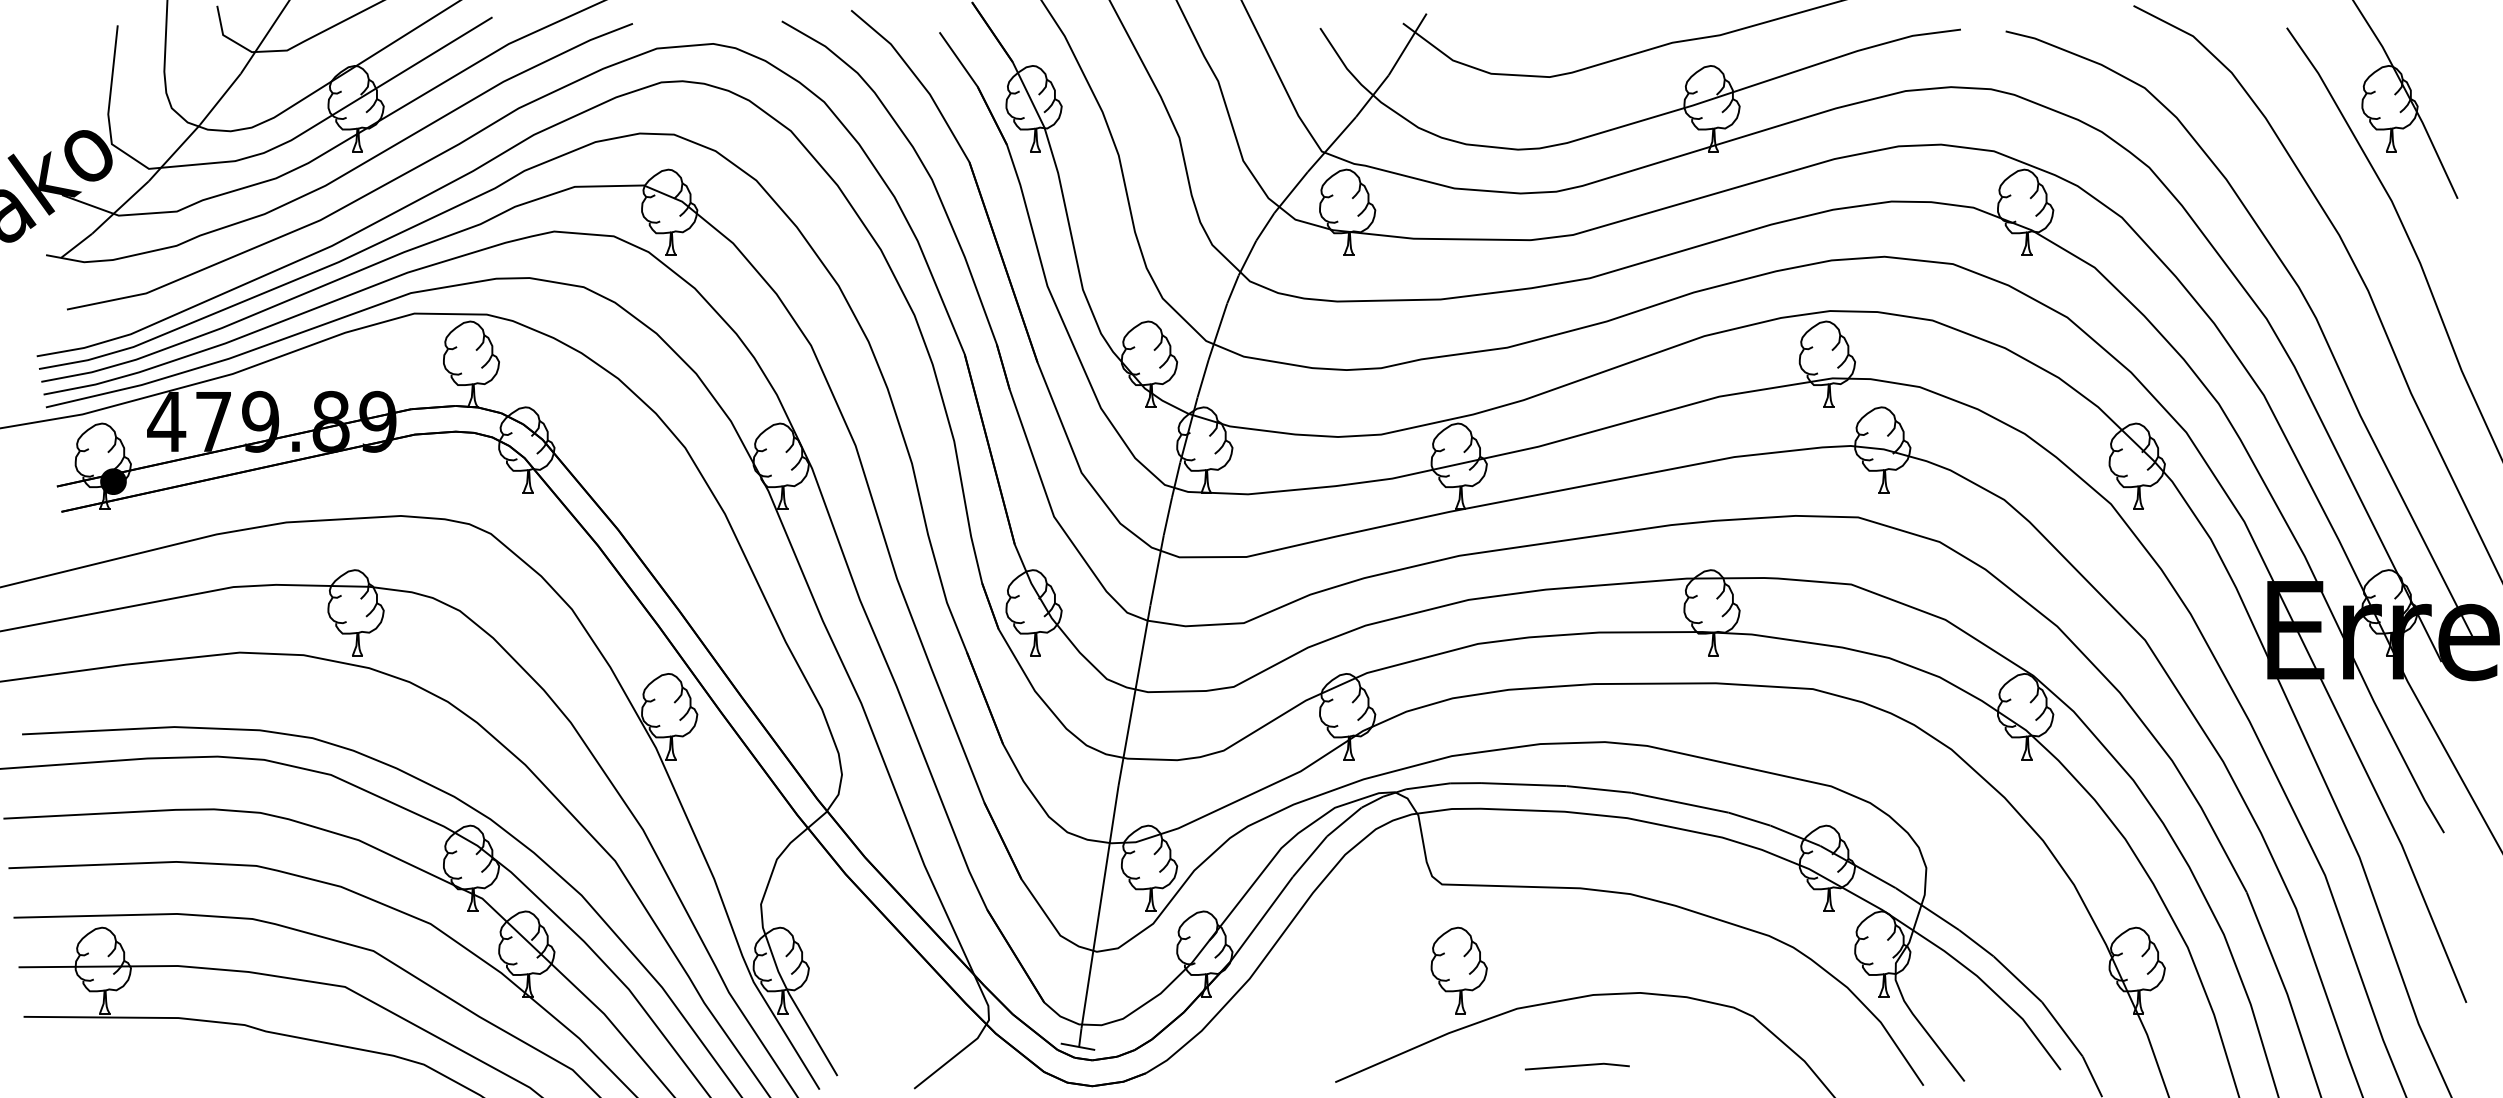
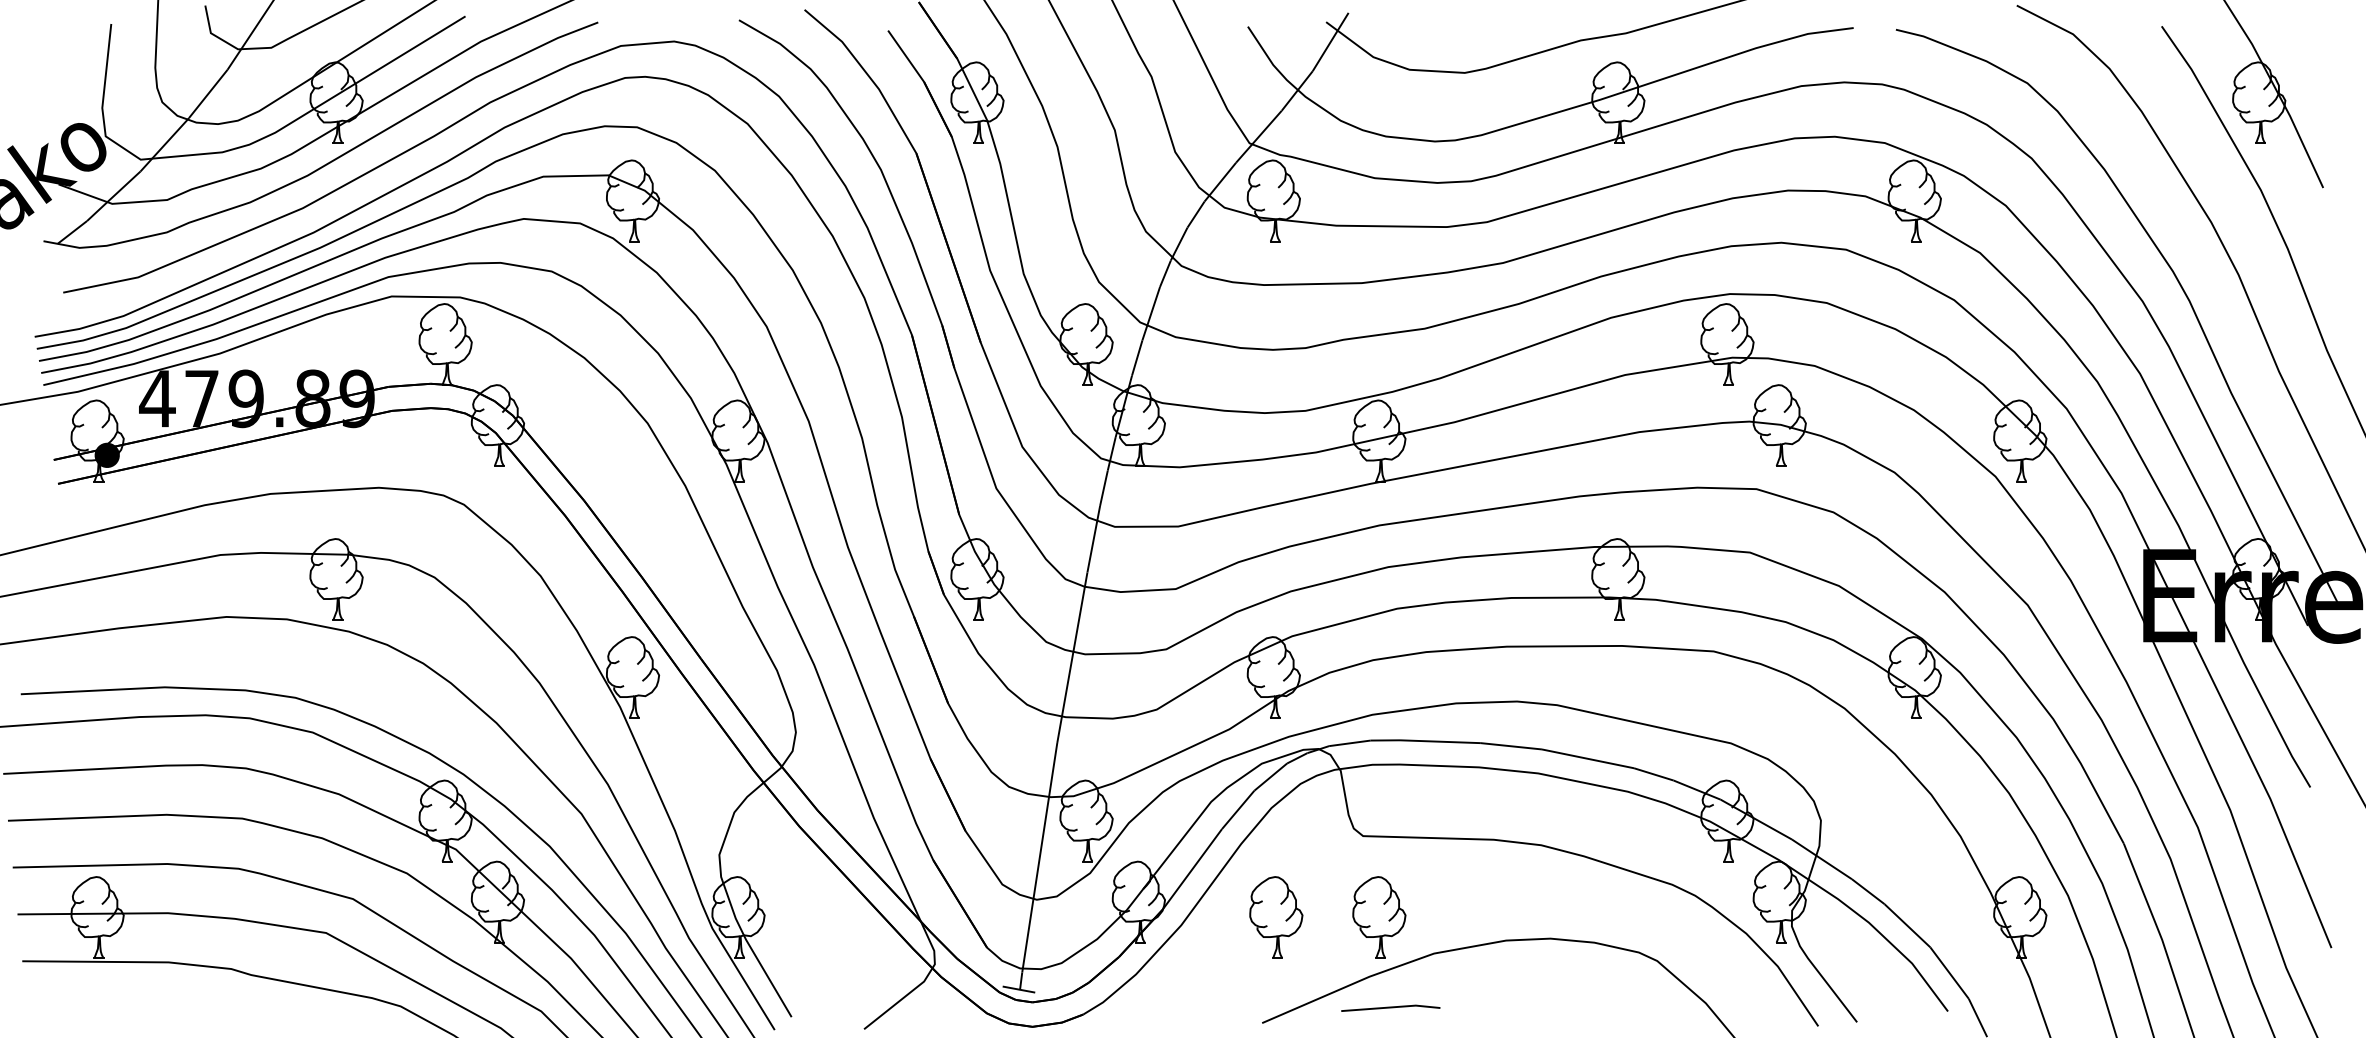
part: (1349, 970) -> (1275, 917), added
line: (1577, 1066) -> (1390, 1008), moved

